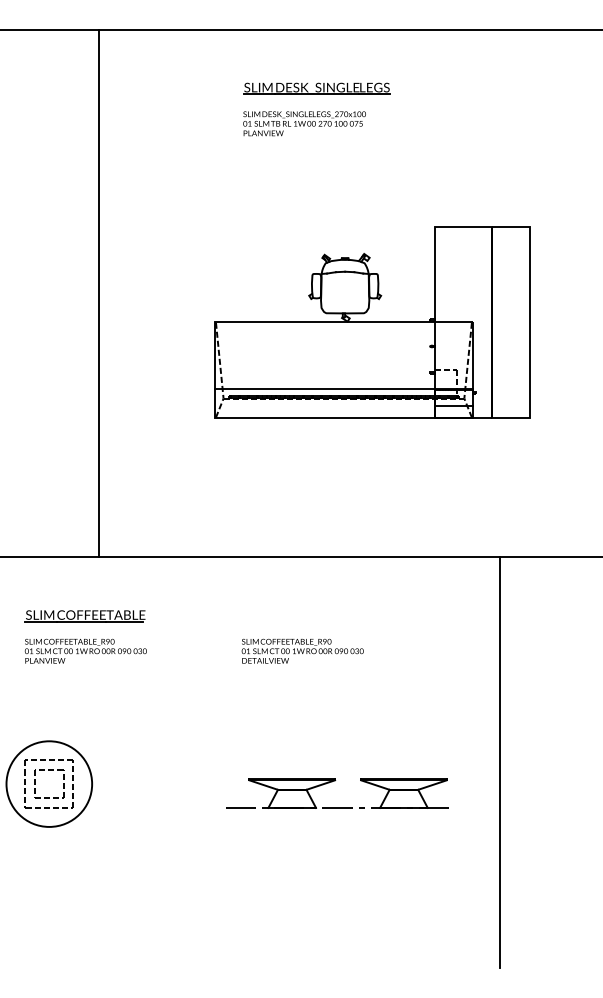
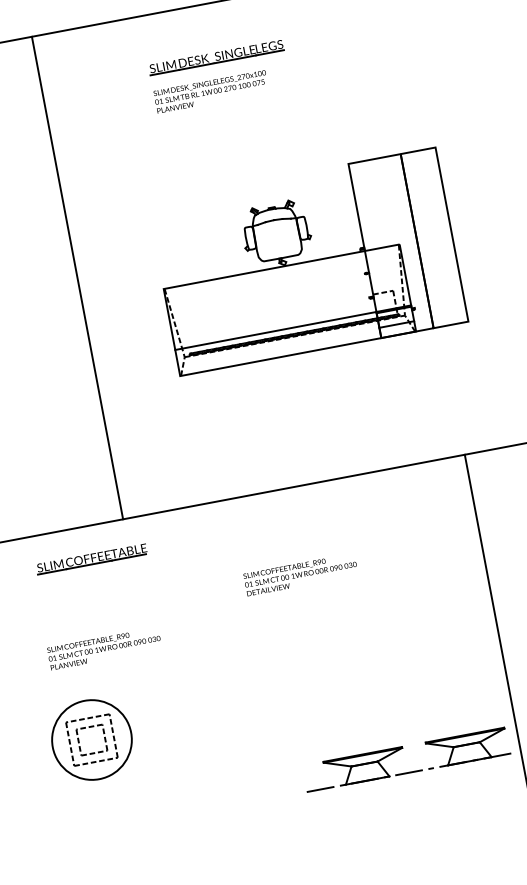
line: (99, 293) -> (77, 277), moved
part: (84, 616) -> (91, 559), moved
text: (85, 650) -> (104, 648), moved
part: (332, 782) -> (400, 750), moved

